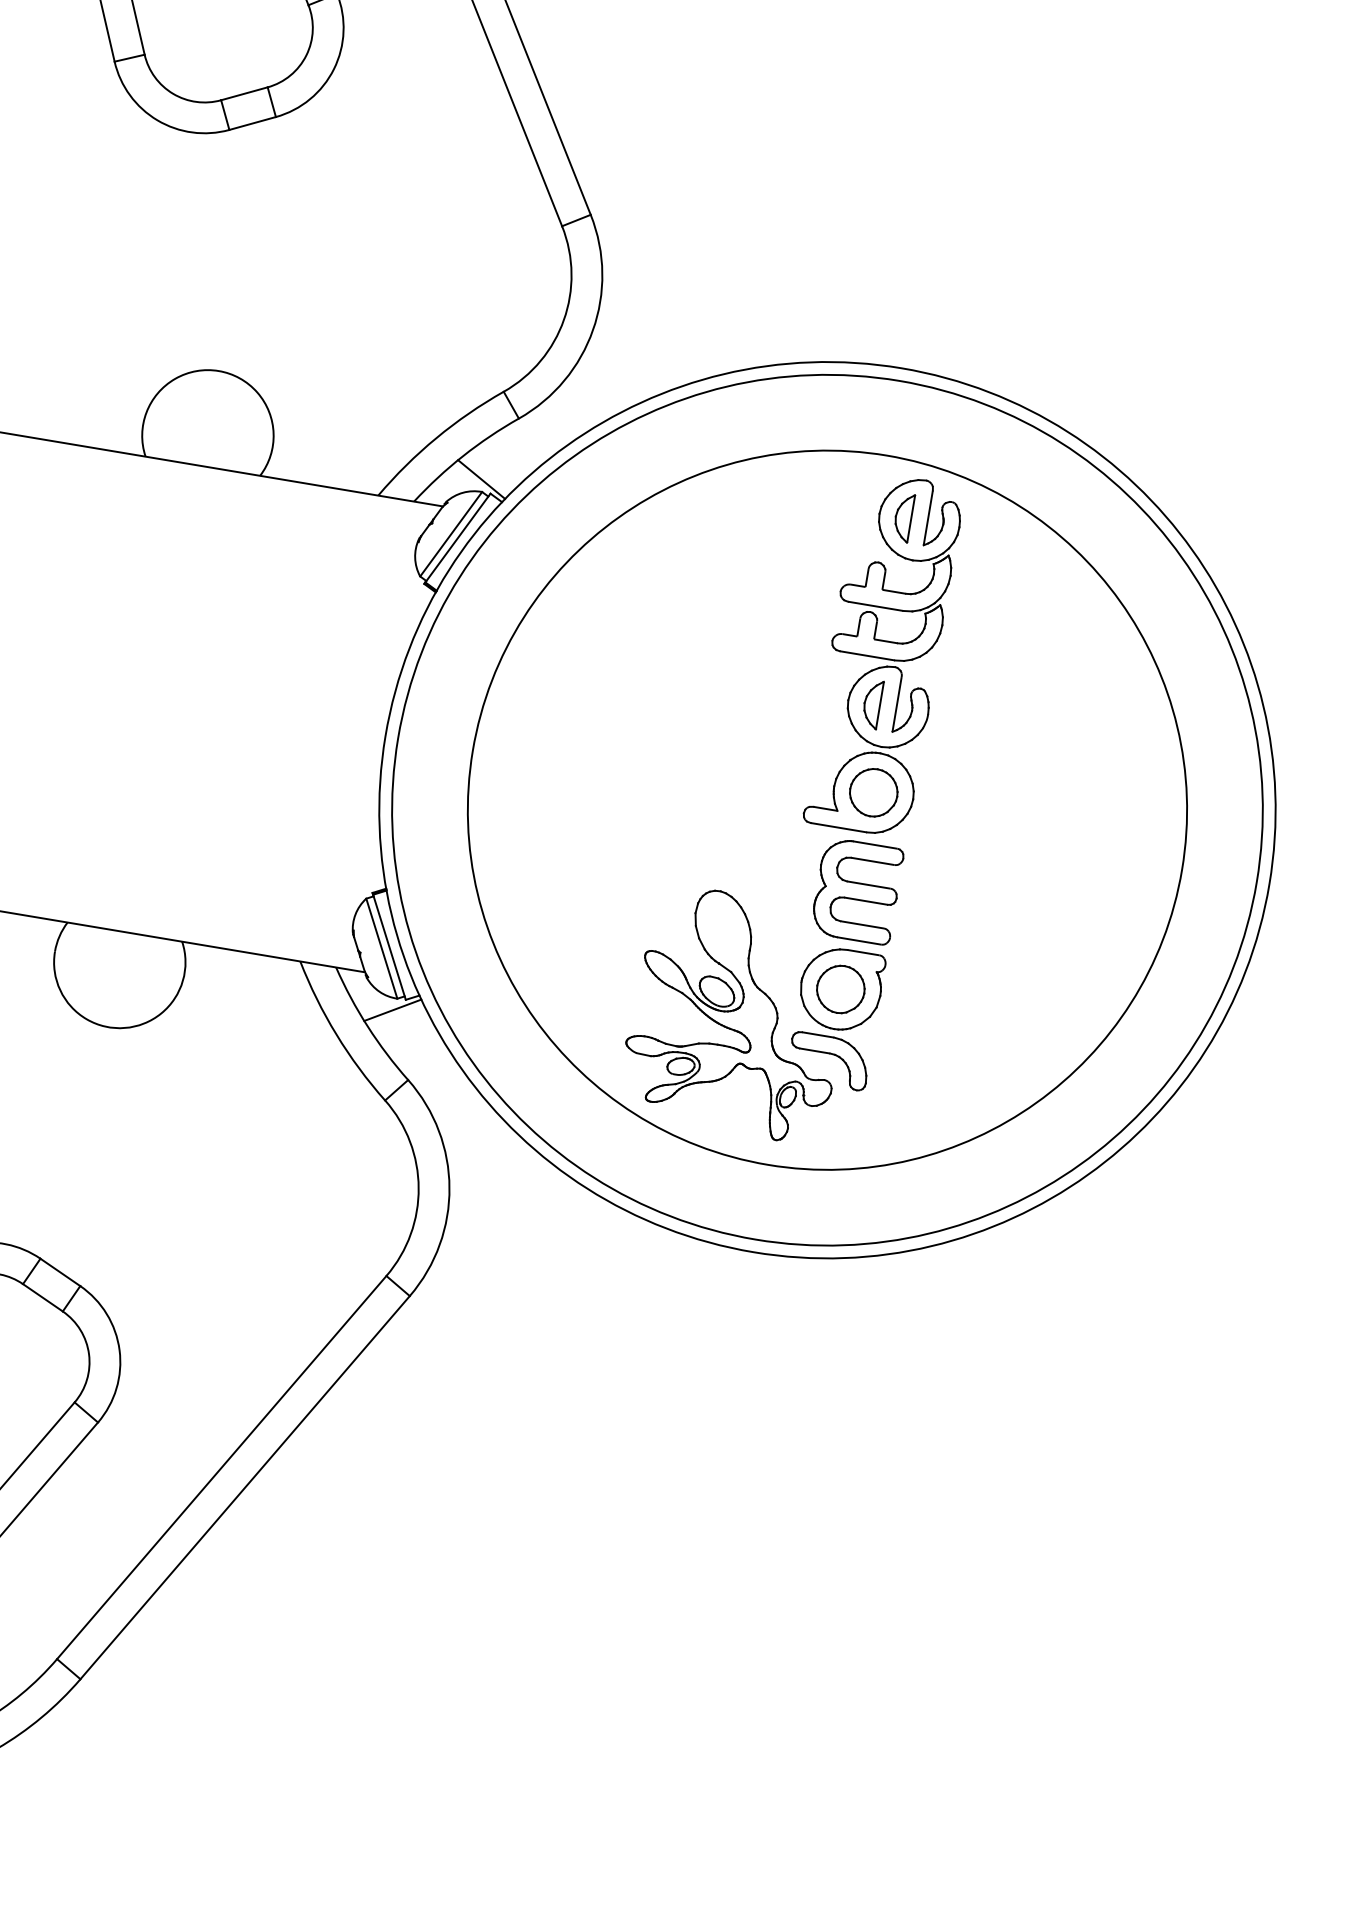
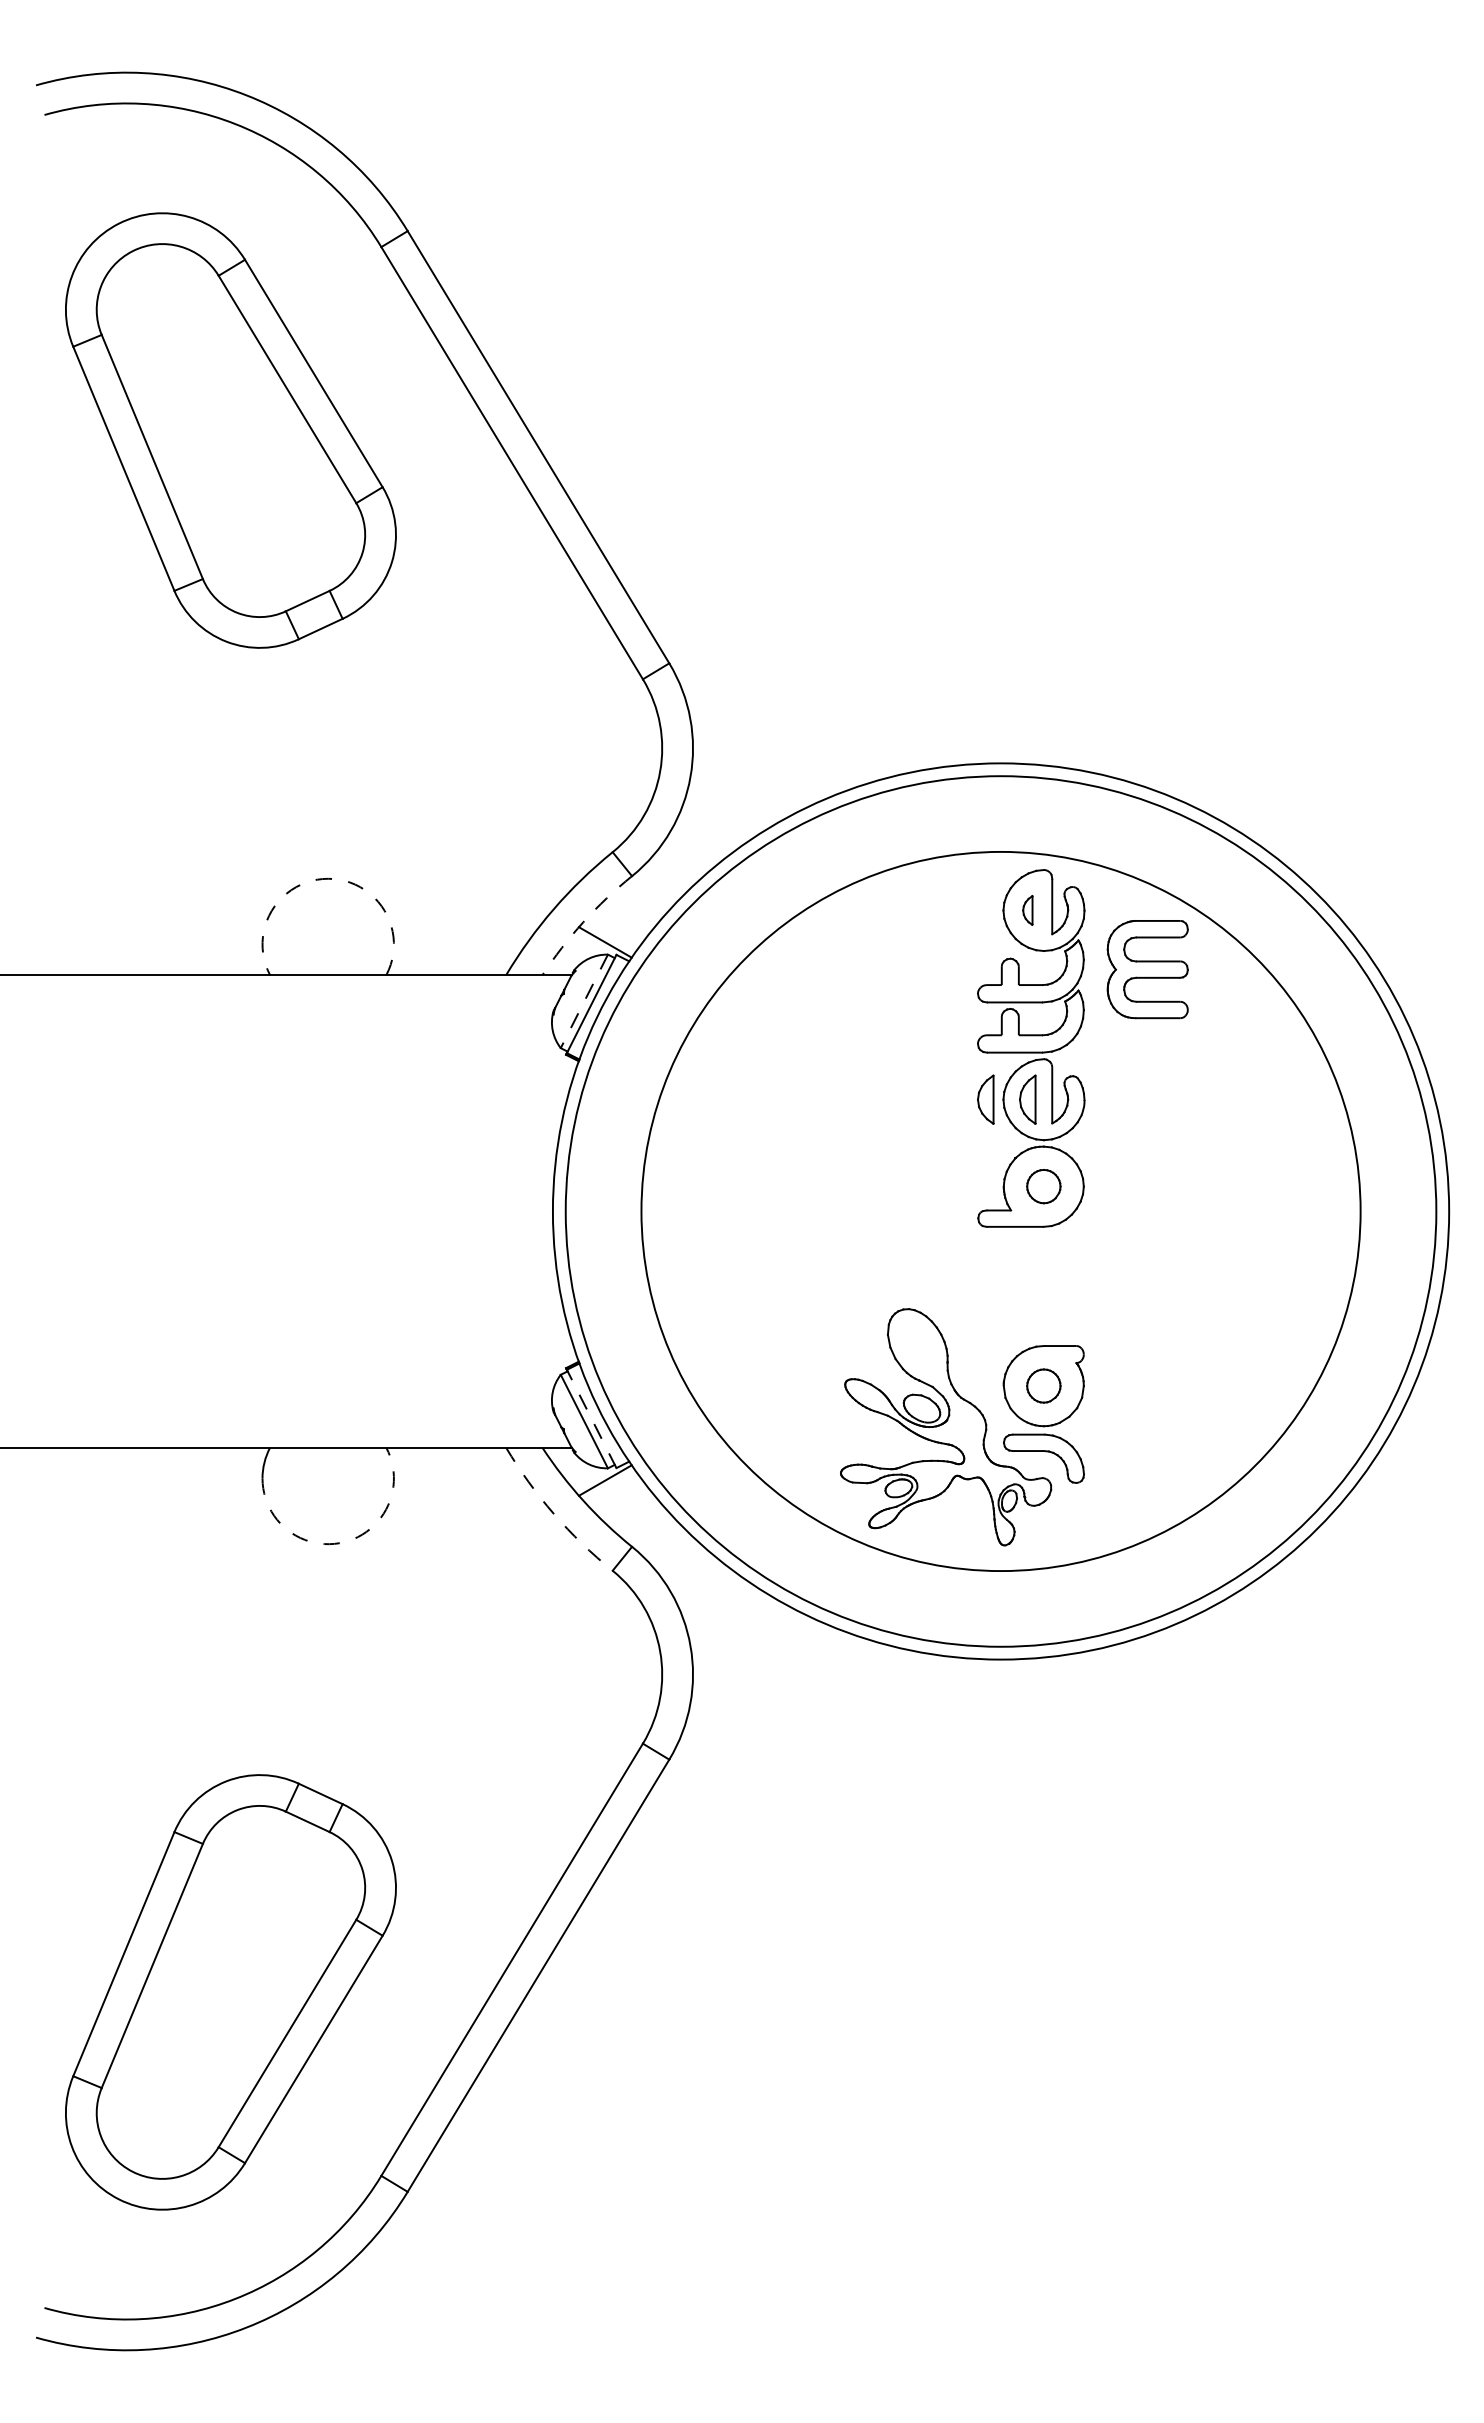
arc: (219, 370) -> (328, 878), solid -> dashed
arc: (463, 456) -> (583, 922), solid -> dashed
part: (903, 517) -> (1027, 910), size x0.6
line: (451, 534) -> (584, 1001), solid -> dashed
part: (830, 697) -> (985, 1099), added
part: (873, 792) -> (1043, 1186), size x0.7
part: (856, 891) -> (1147, 969), moved
line: (389, 946) -> (591, 1418), solid -> dashed
part: (840, 988) -> (1043, 1385), size x0.7
arc: (125, 1028) -> (344, 1542), solid -> dashed
arc: (336, 1034) -> (553, 1513), solid -> dashed

